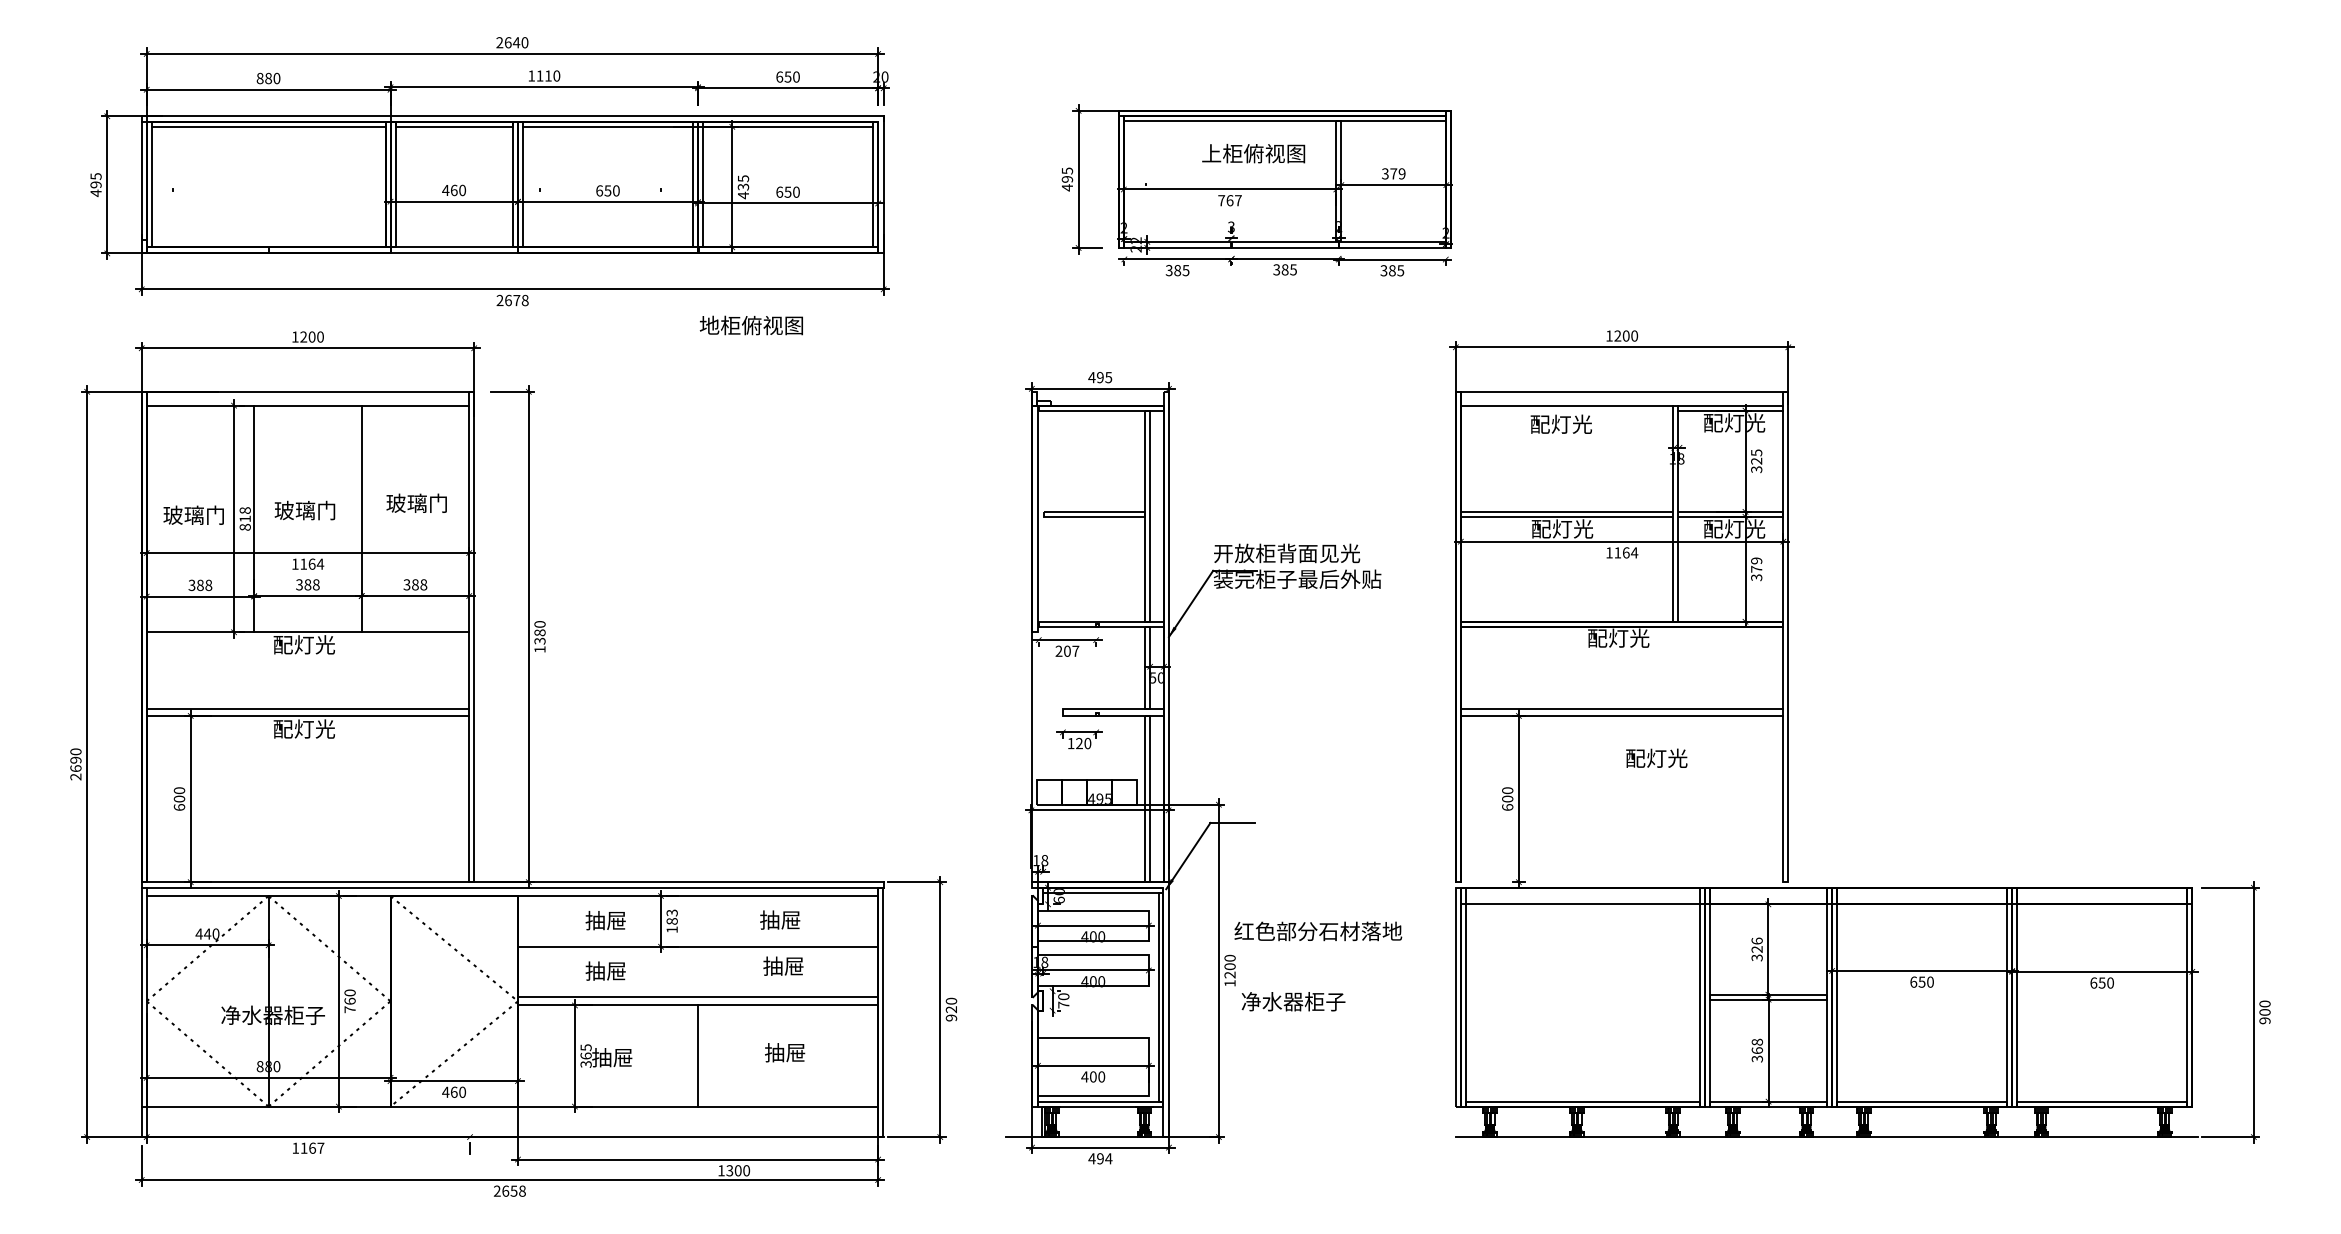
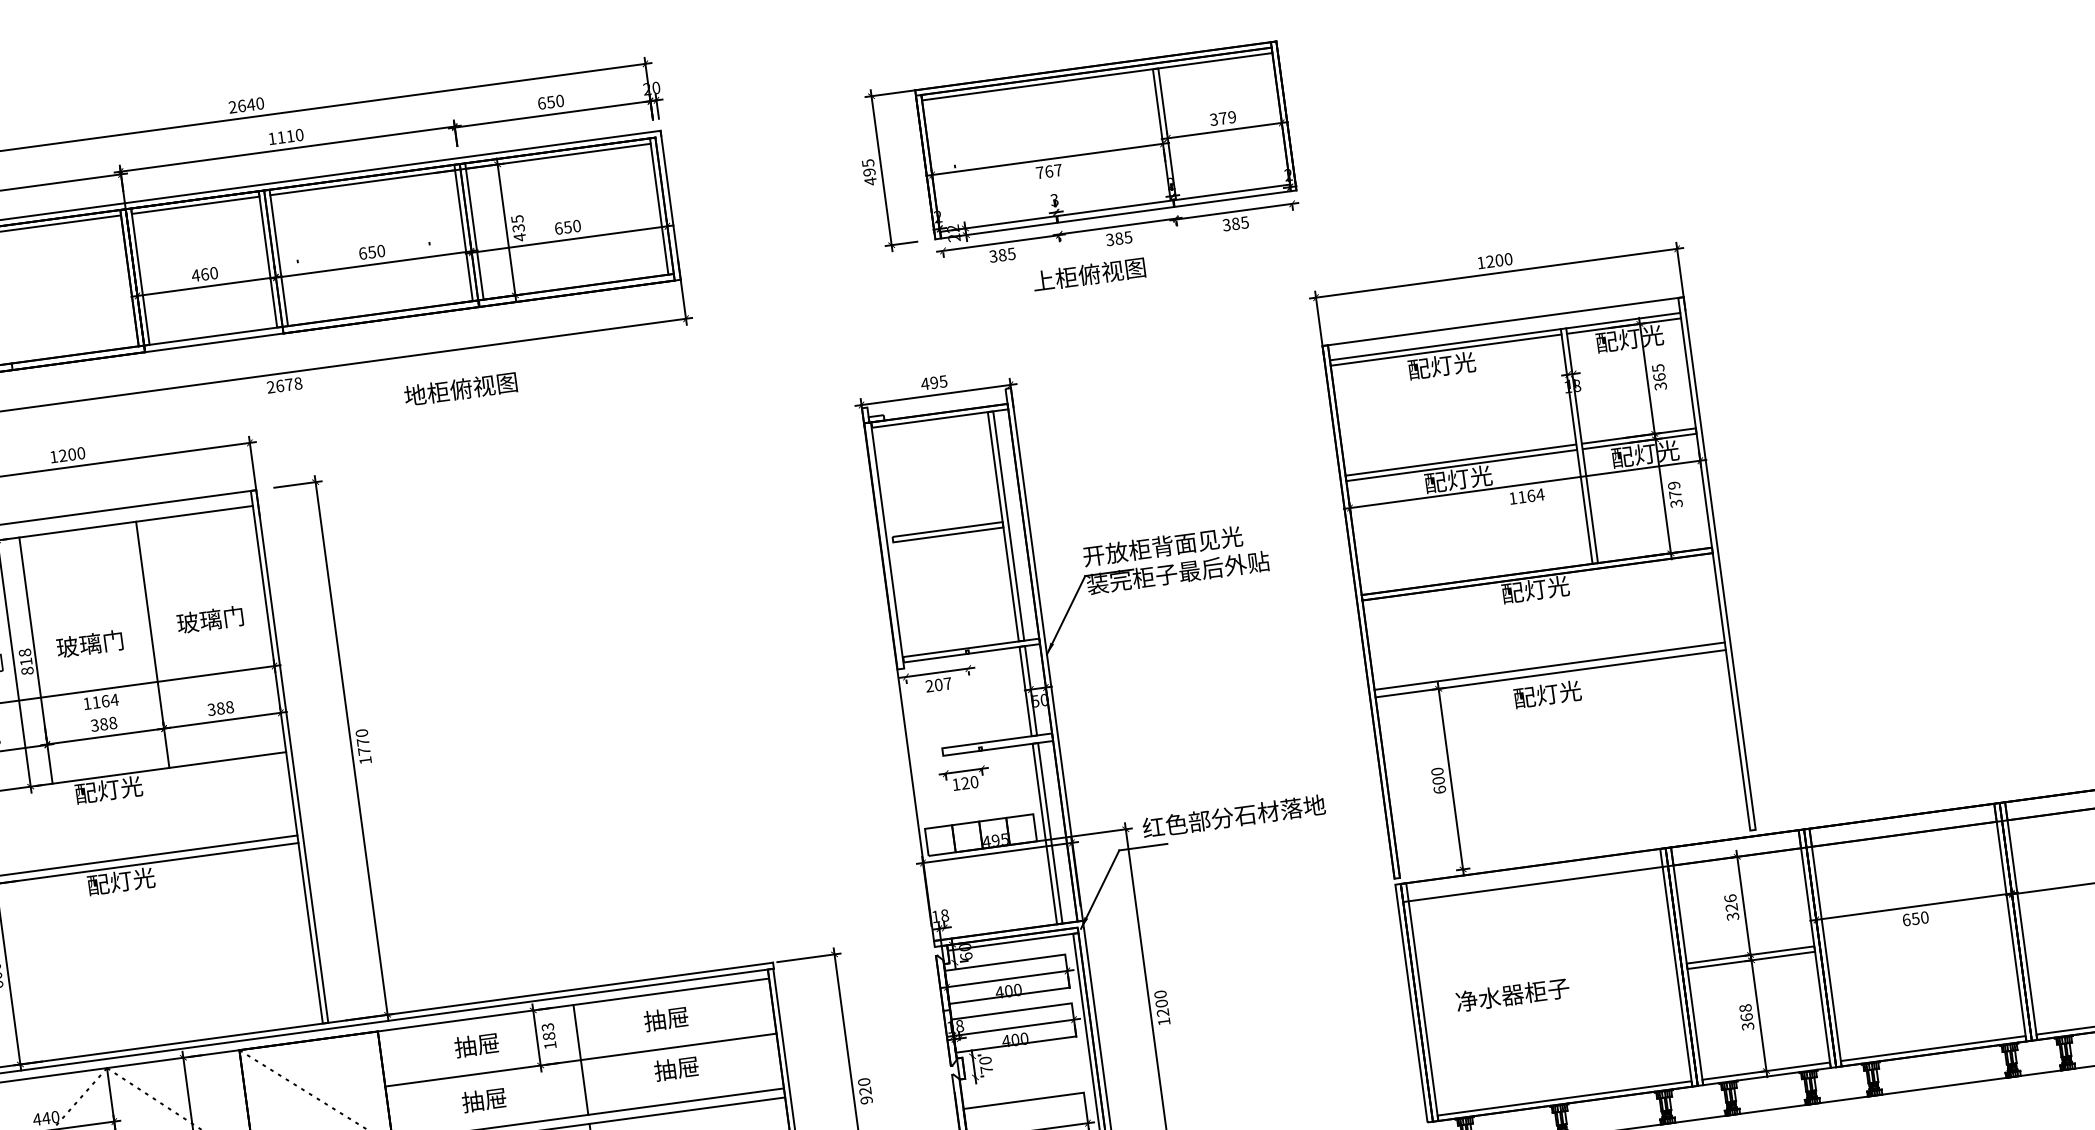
text: (1253, 153) -> (1089, 274), moved
text: (750, 325) -> (459, 389), moved
line: (1566, 410) -> (1445, 350), added
text: (1756, 460) -> (1659, 376), 325 -> 365
text: (539, 636) -> (363, 746), 1380 -> 1770
text: (1656, 757) -> (1547, 693), moved
text: (1318, 931) -> (1234, 816), moved
line: (698, 946) -> (581, 1059), added
text: (1293, 1001) -> (1512, 994), moved

